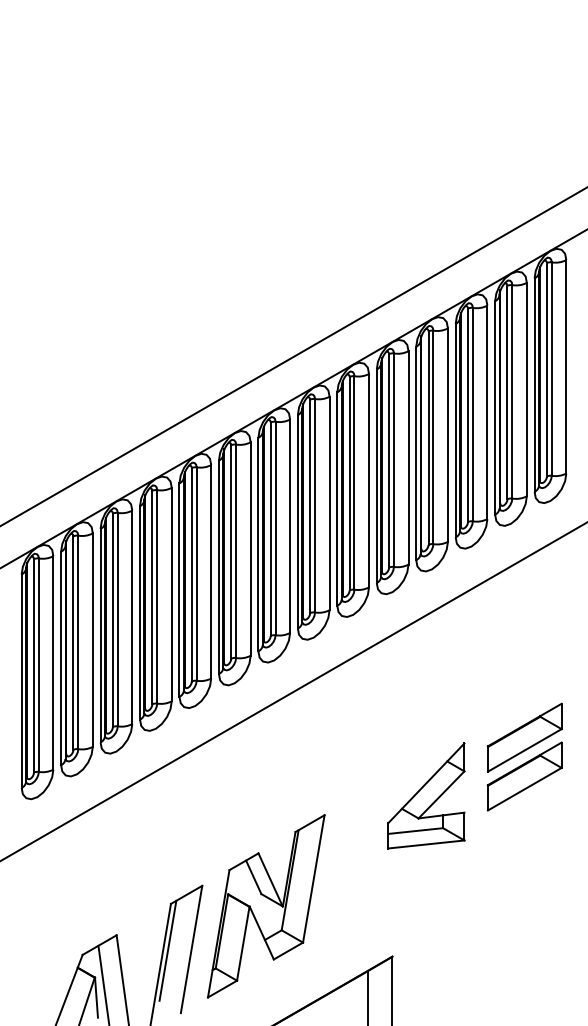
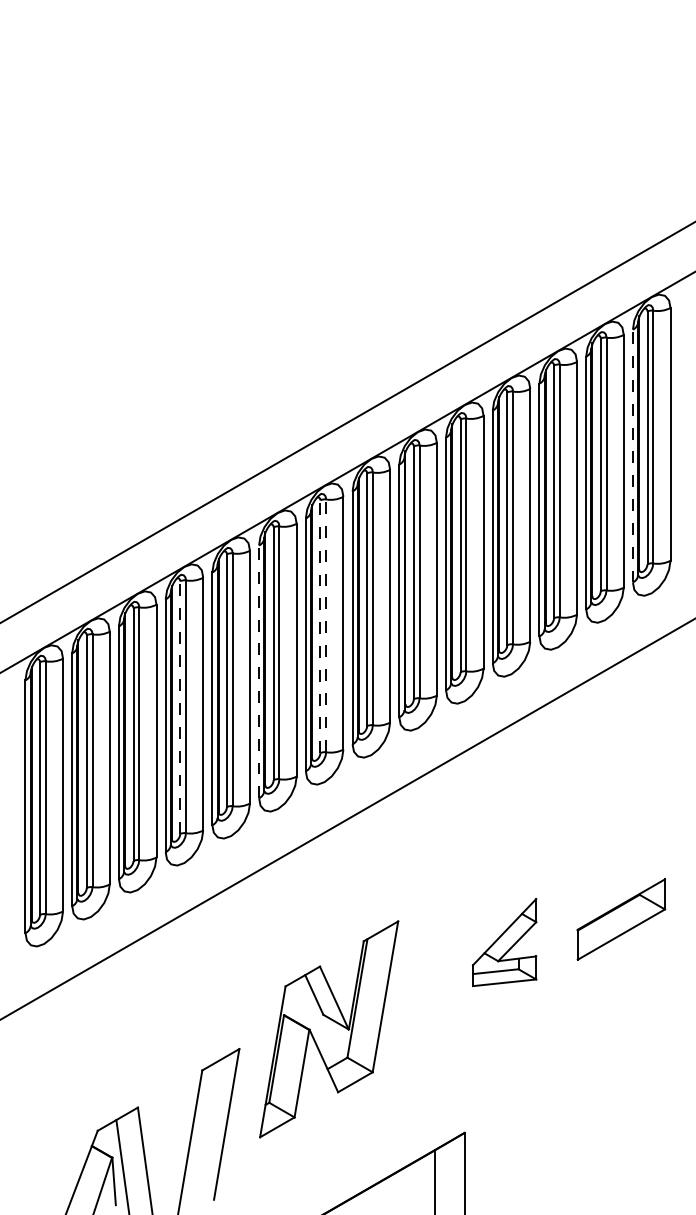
line: (534, 384) -> (632, 455), solid -> dashed
line: (275, 528) -> (326, 625), solid -> dashed
line: (270, 529) -> (320, 626), solid -> dashed
line: (219, 567) -> (259, 671), solid -> dashed
line: (152, 597) -> (180, 707), solid -> dashed
part: (524, 737) -> (621, 873), removed
part: (426, 795) -> (504, 942), size x0.7
part: (266, 906) -> (329, 1029), moved
line: (167, 950) -> (198, 1125), removed

